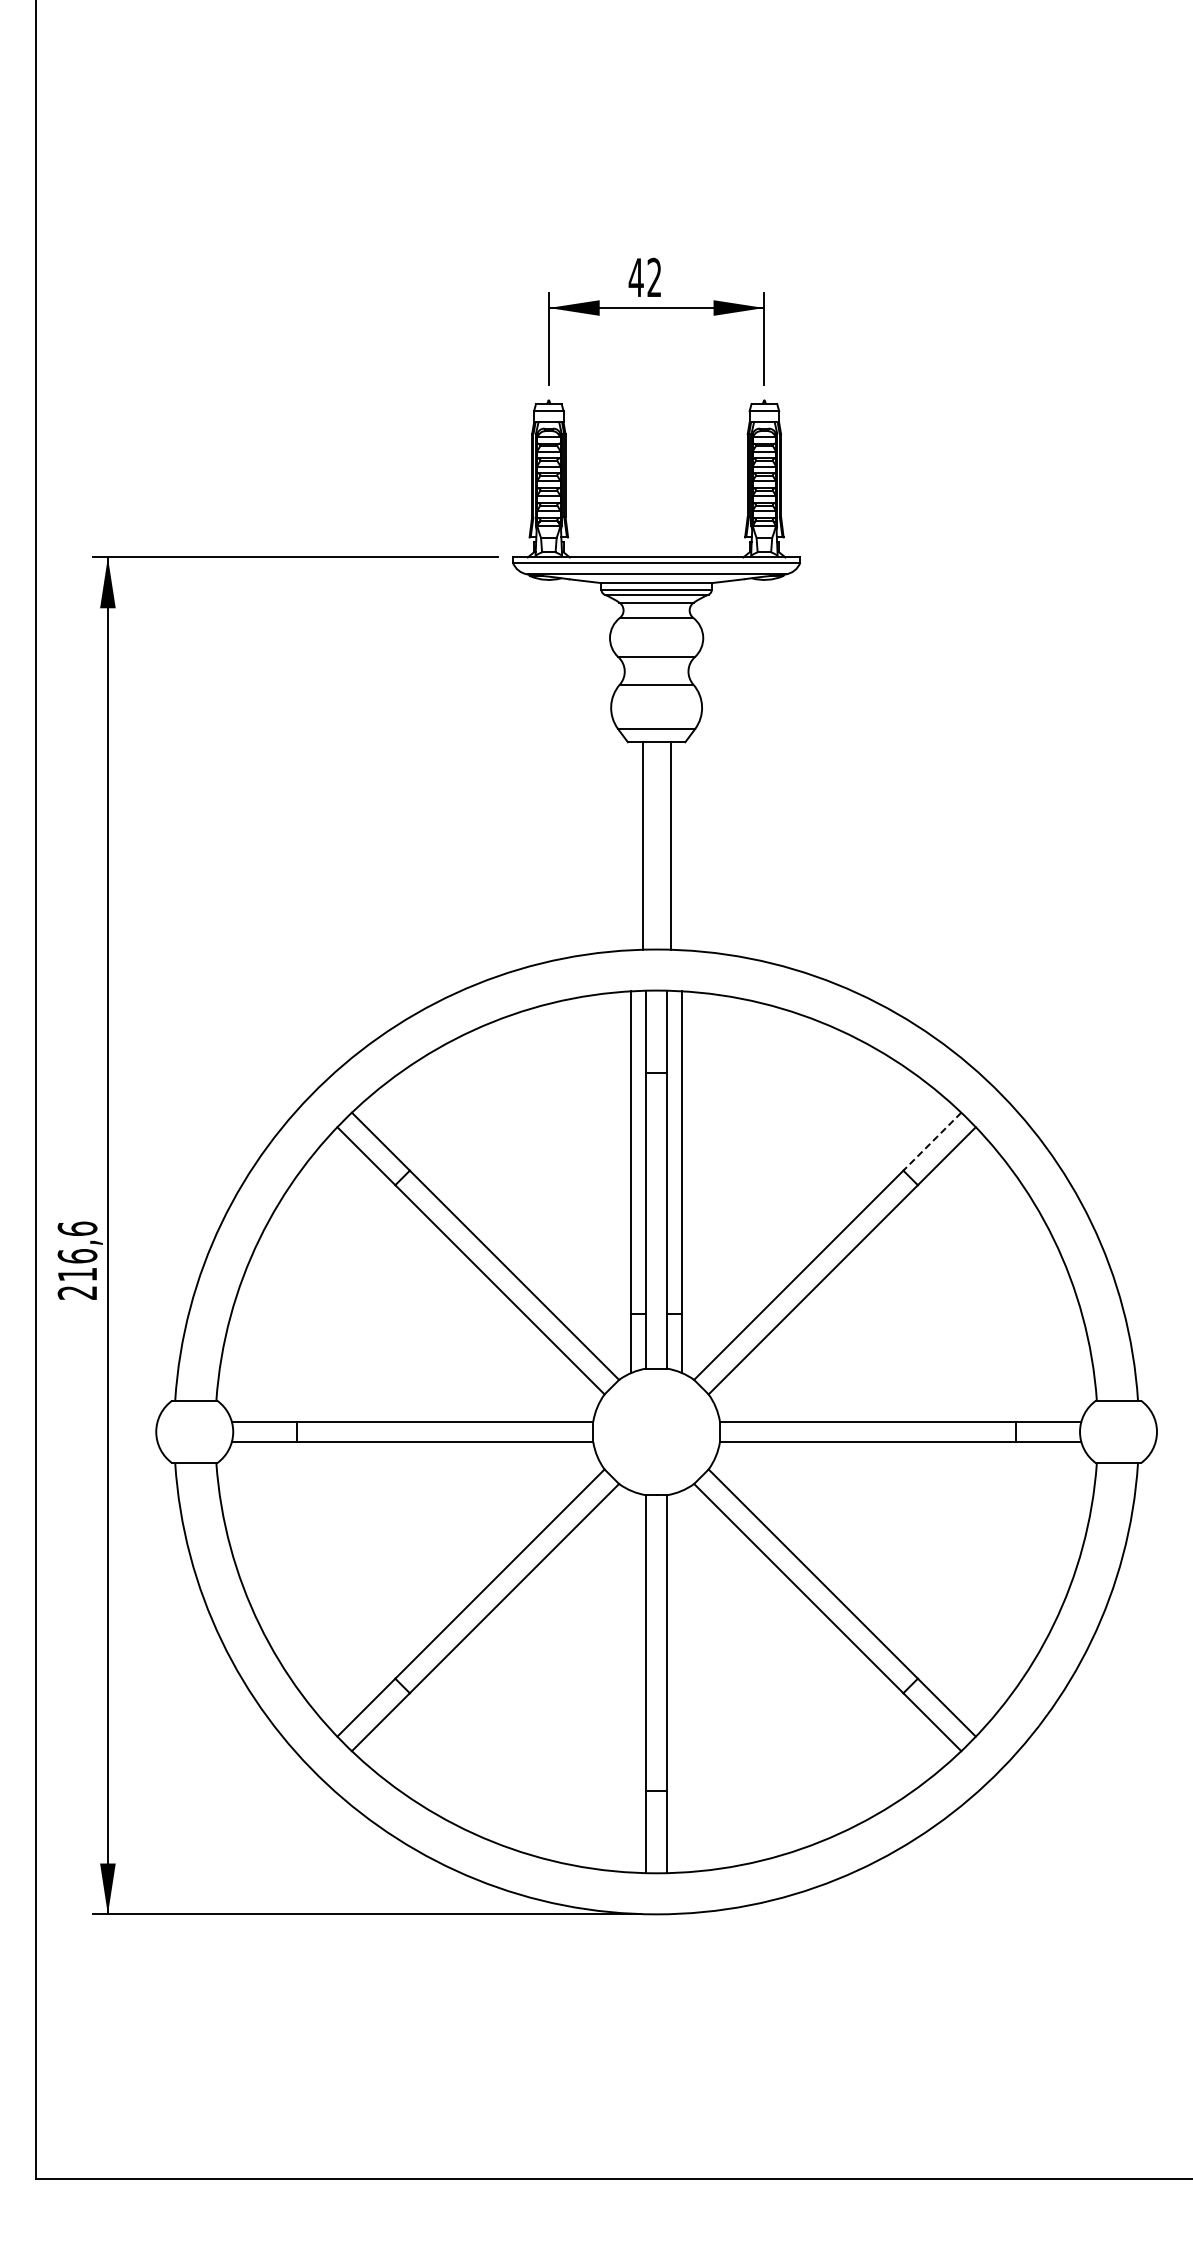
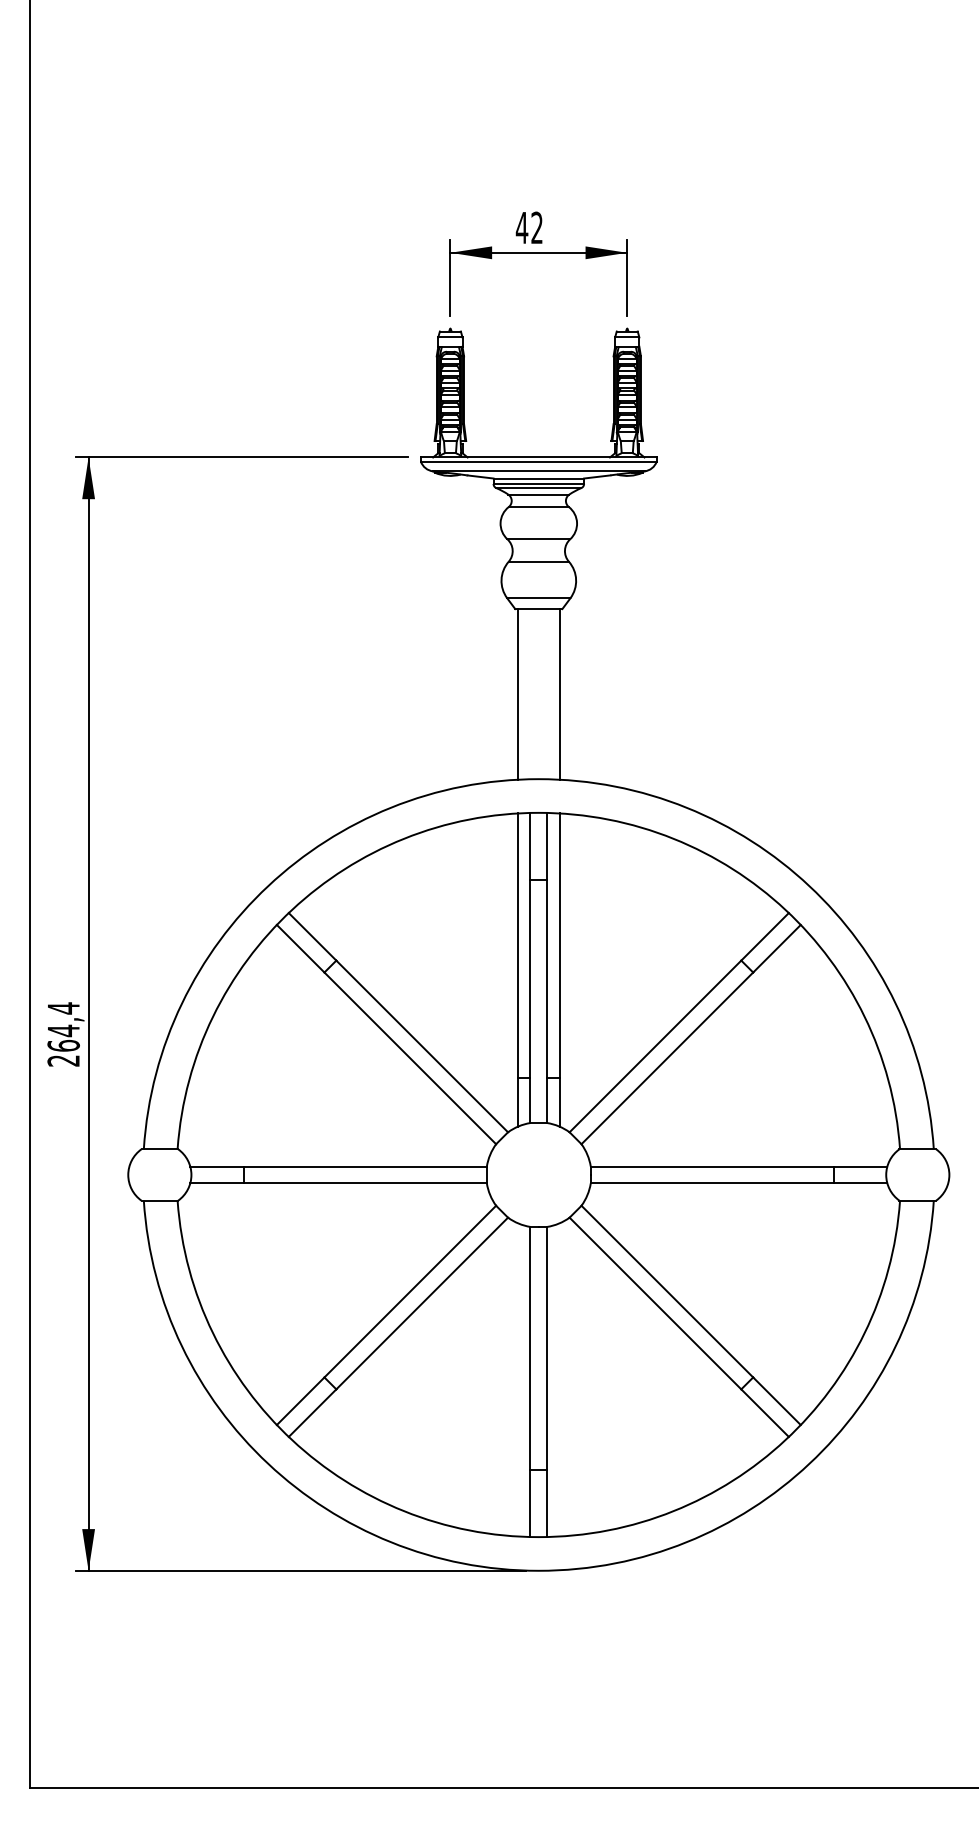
line: (643, 846) -> (560, 694), moved
line: (670, 846) -> (517, 694), moved
line: (932, 1141) -> (765, 936), dashed -> solid
text: (77, 1251) -> (63, 1026), 216,6 -> 264,4

